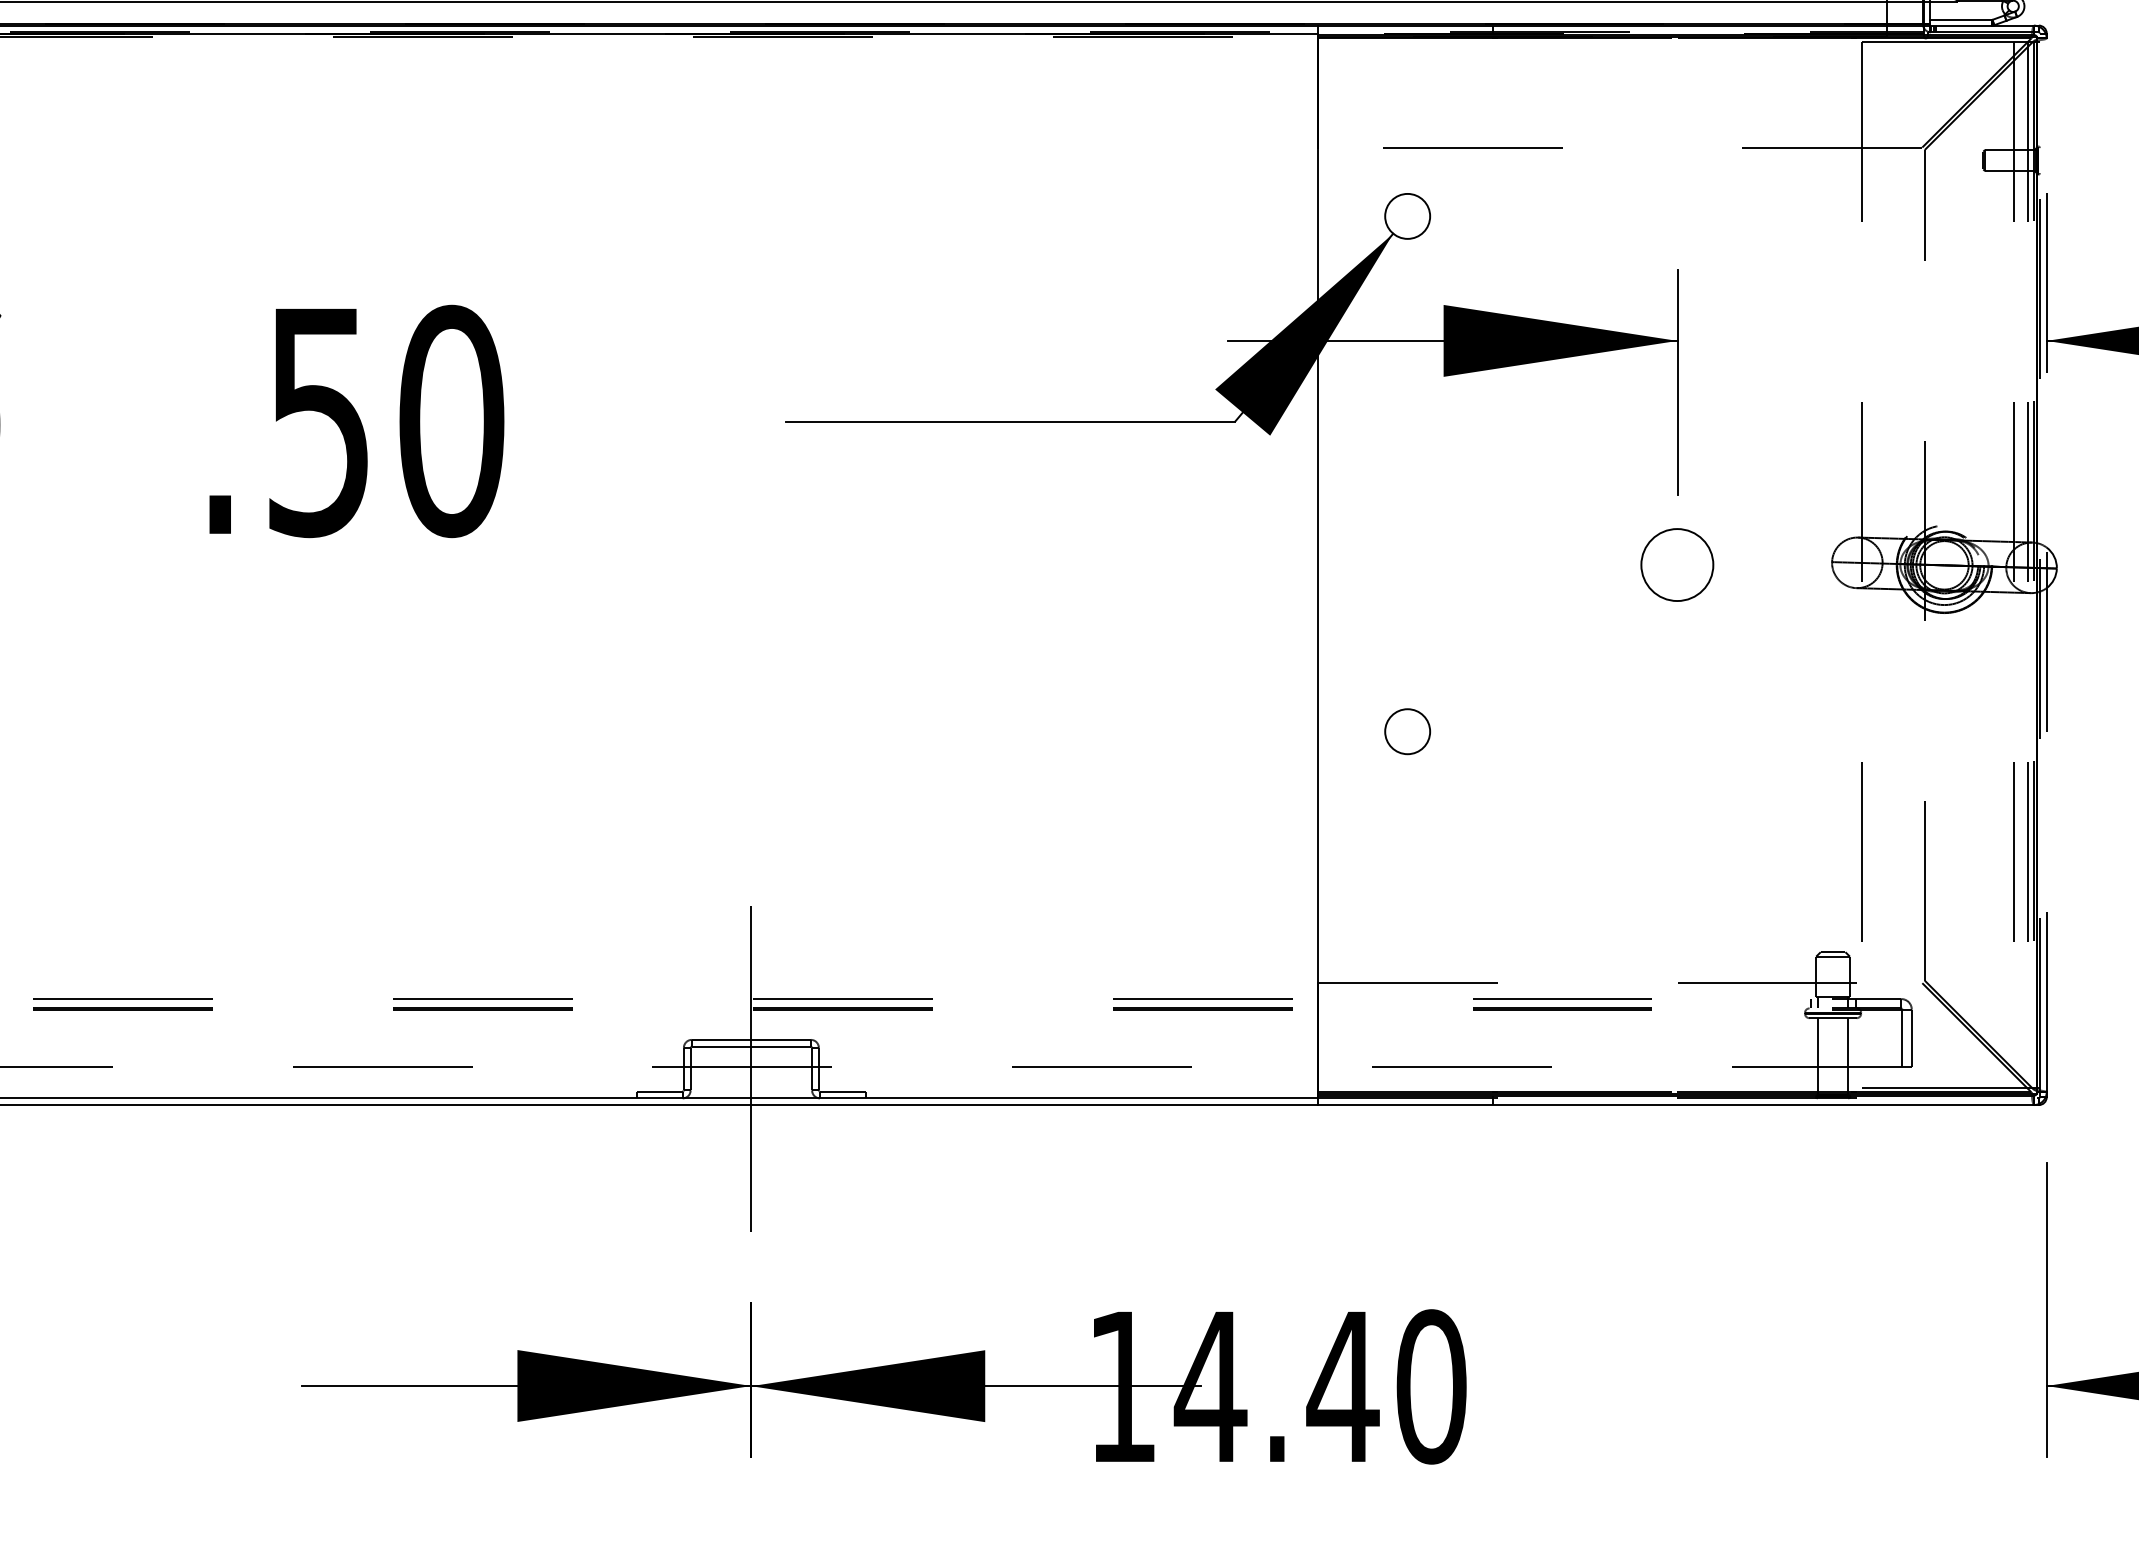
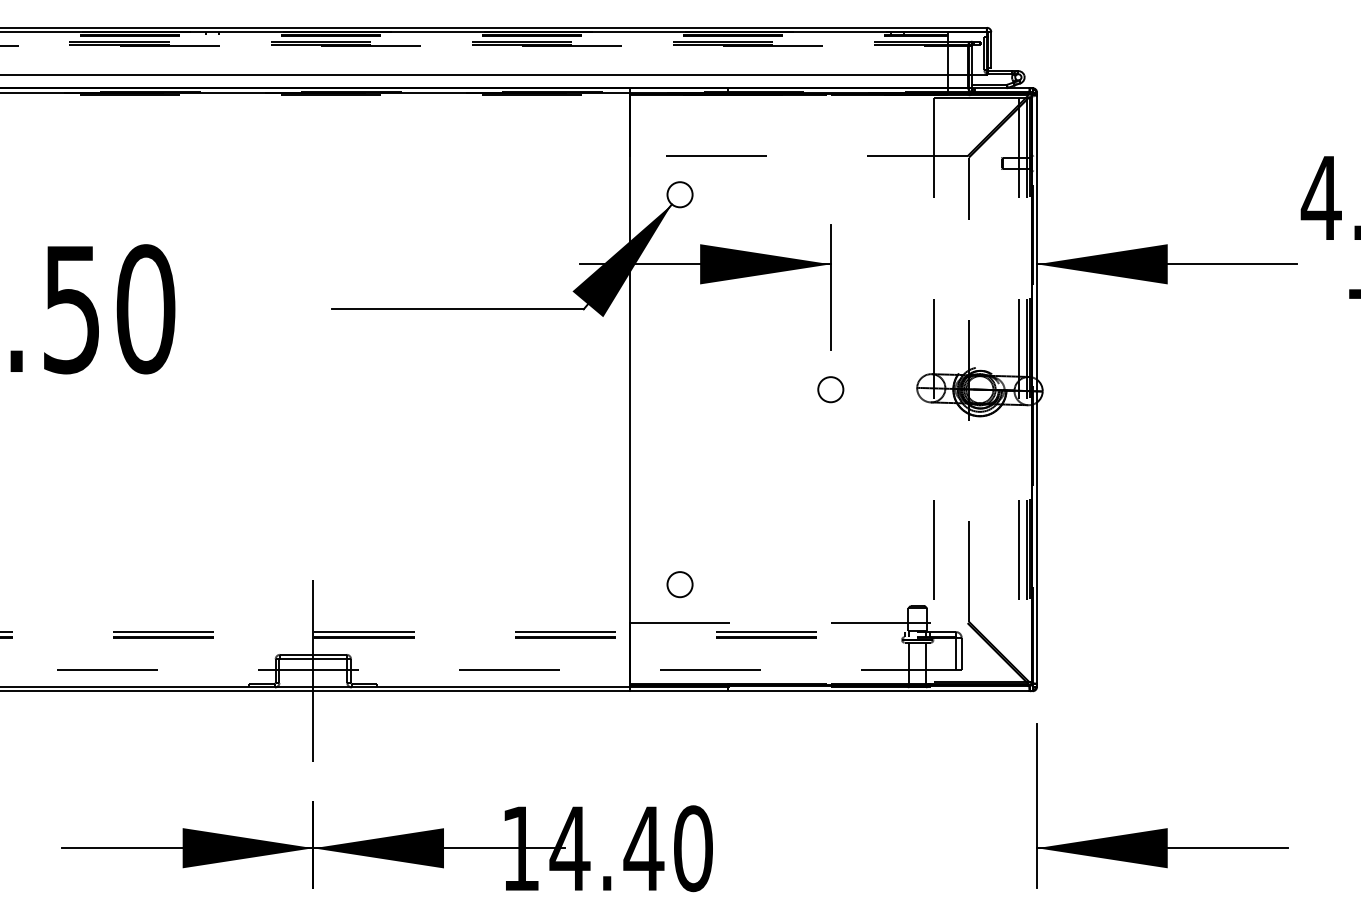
circle: (1676, 564) -> (830, 389), size x0.62
line: (2047, 564) -> (1037, 389), dashed -> solid
circle: (1406, 731) -> (679, 584), moved

